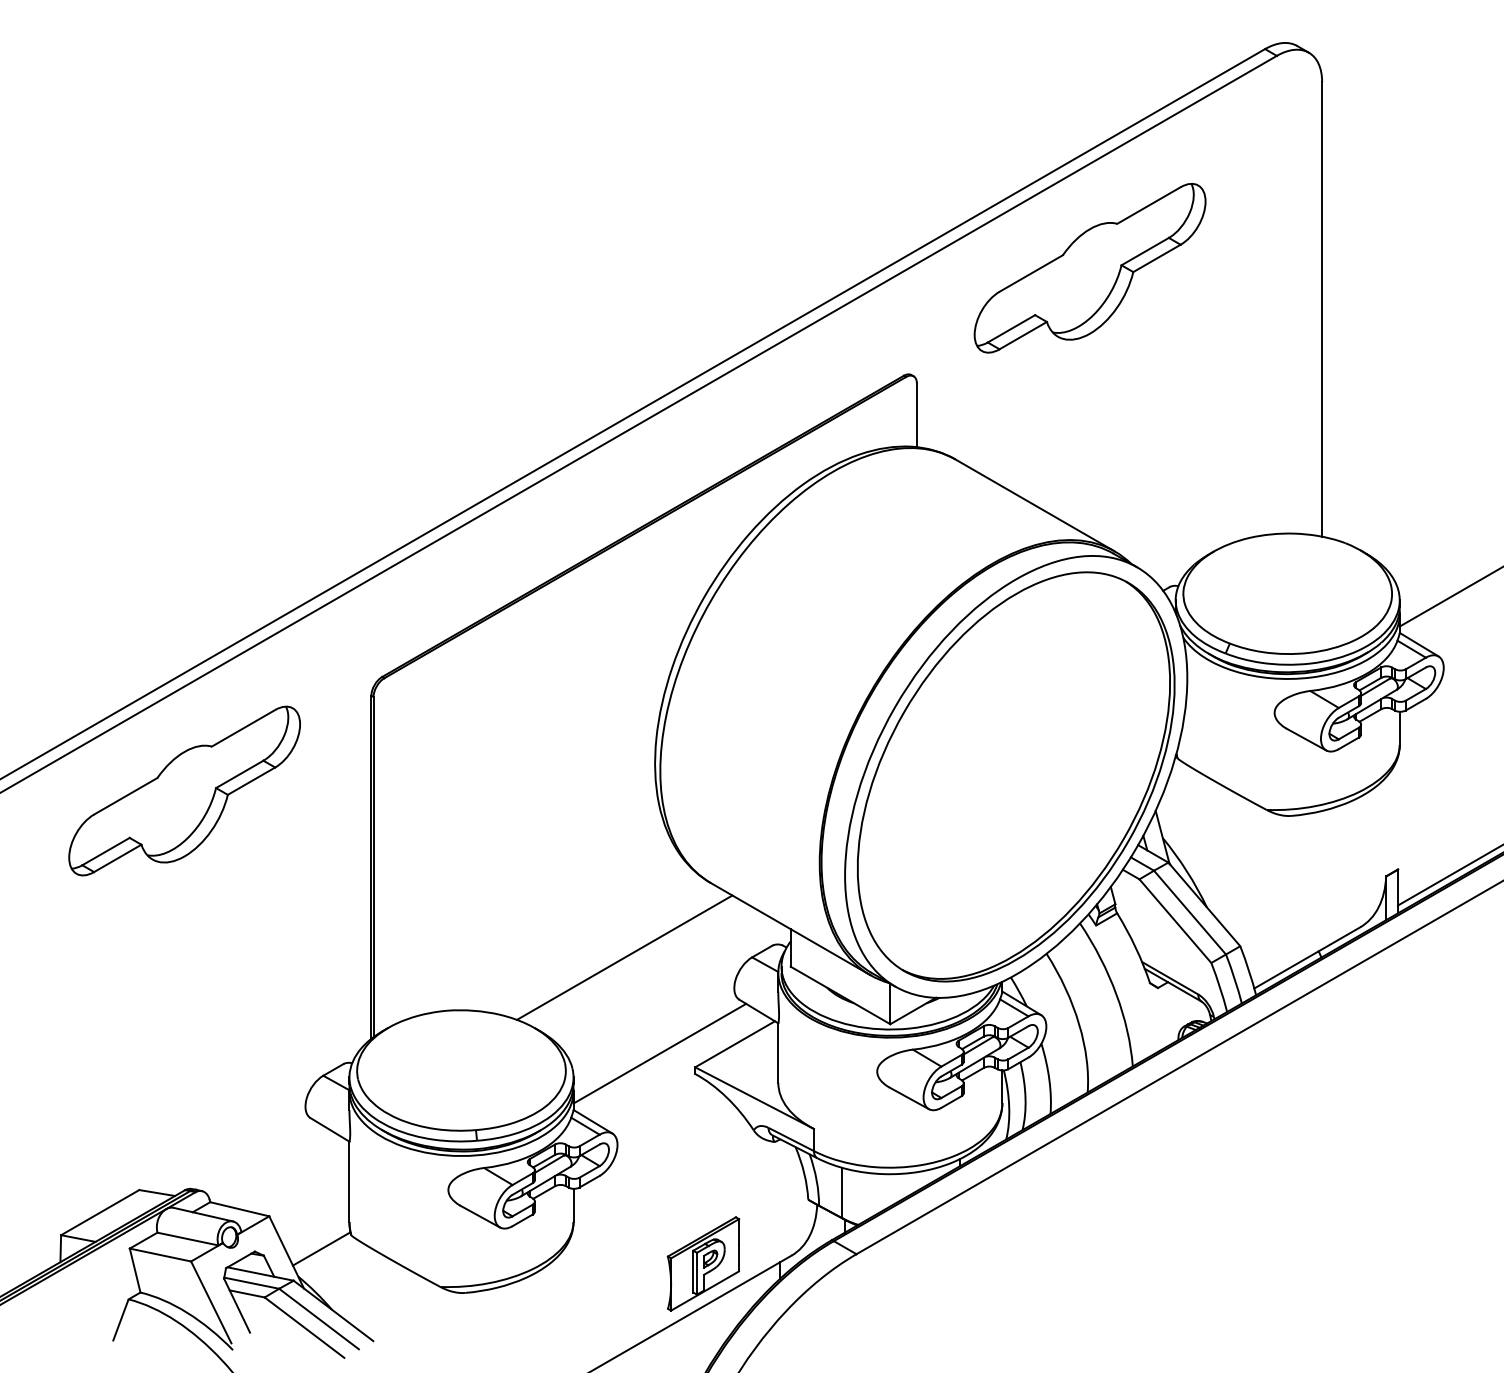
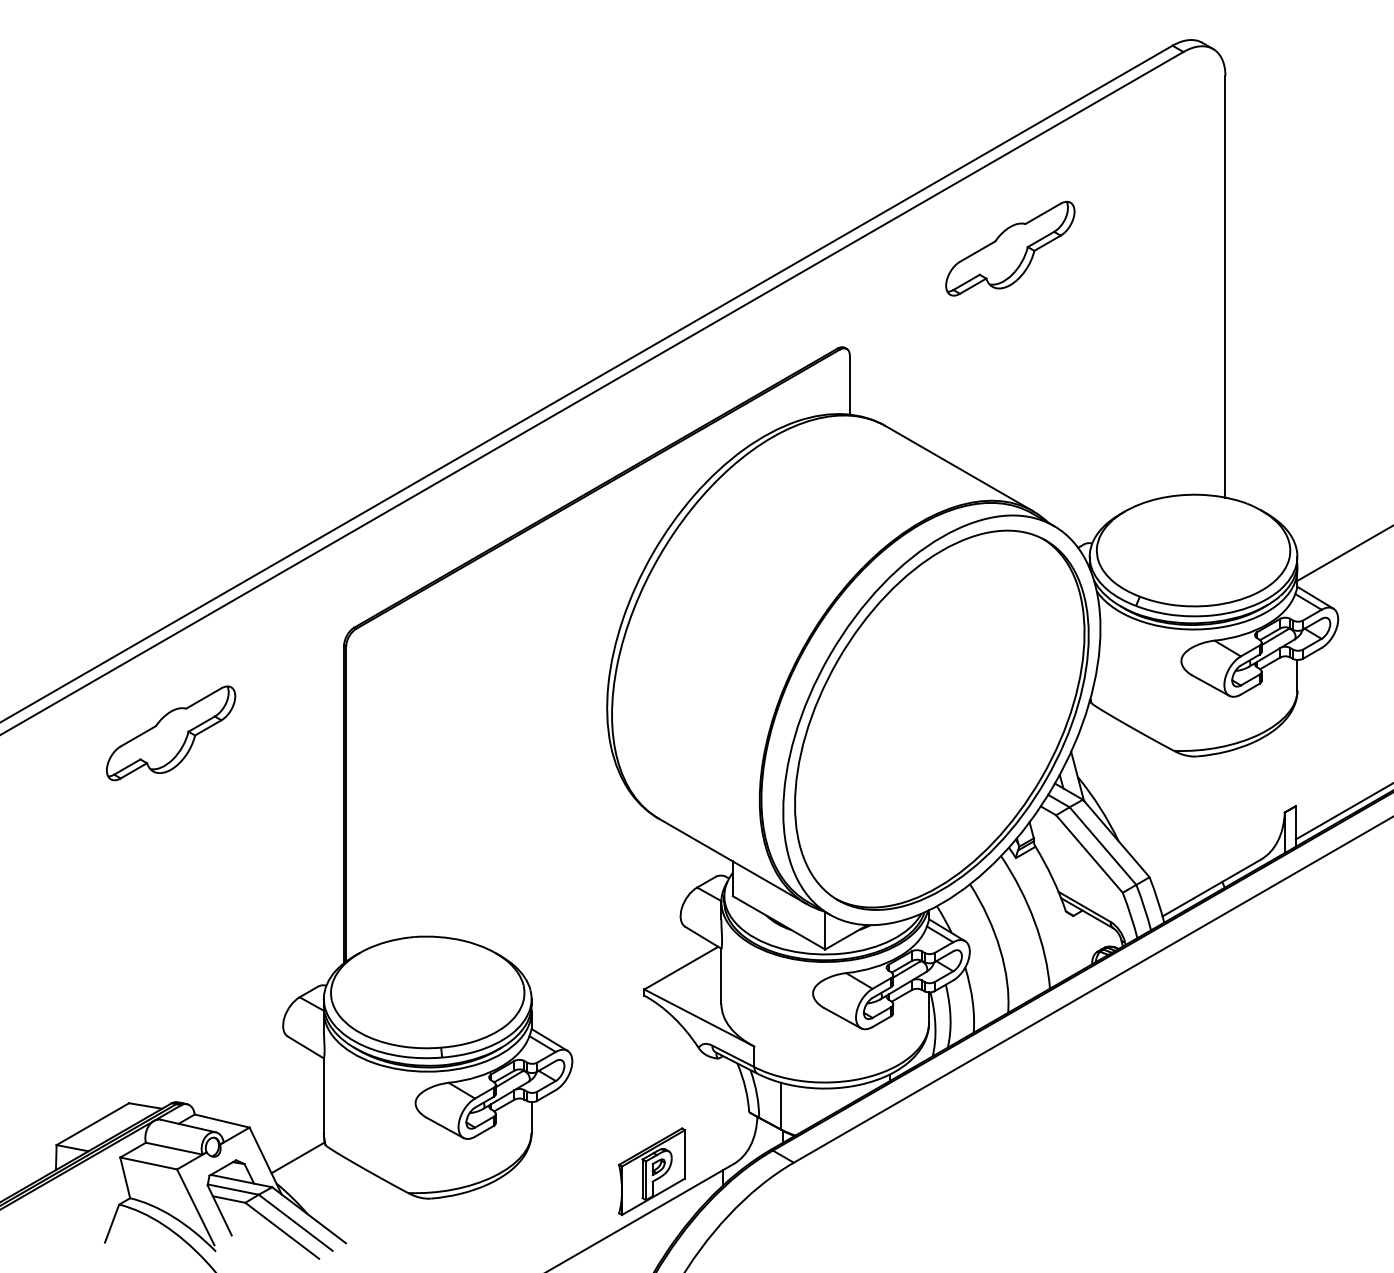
part: (1089, 267) -> (1009, 248), size x0.6
part: (184, 790) -> (170, 732), size x0.6
line: (624, 957) -> (578, 887), removed
line: (659, 1053) -> (611, 976), removed

